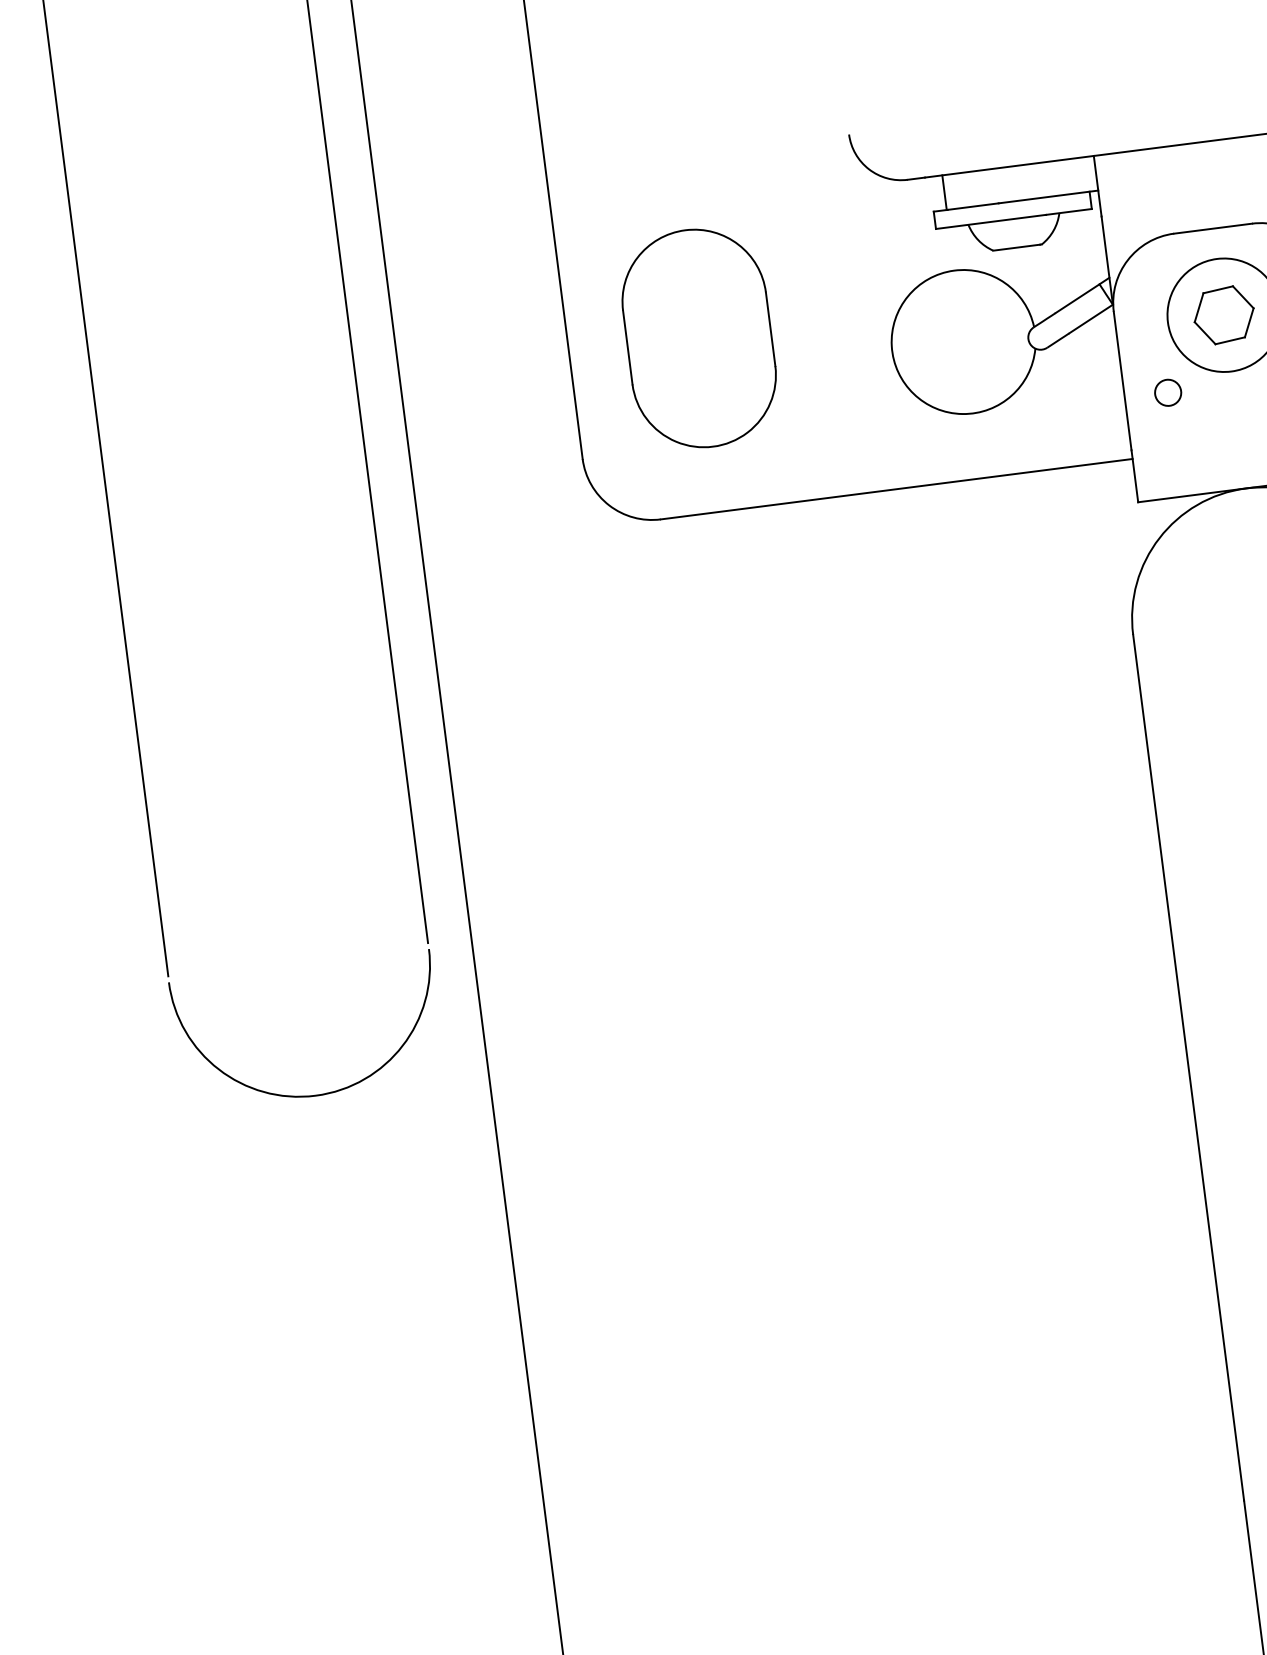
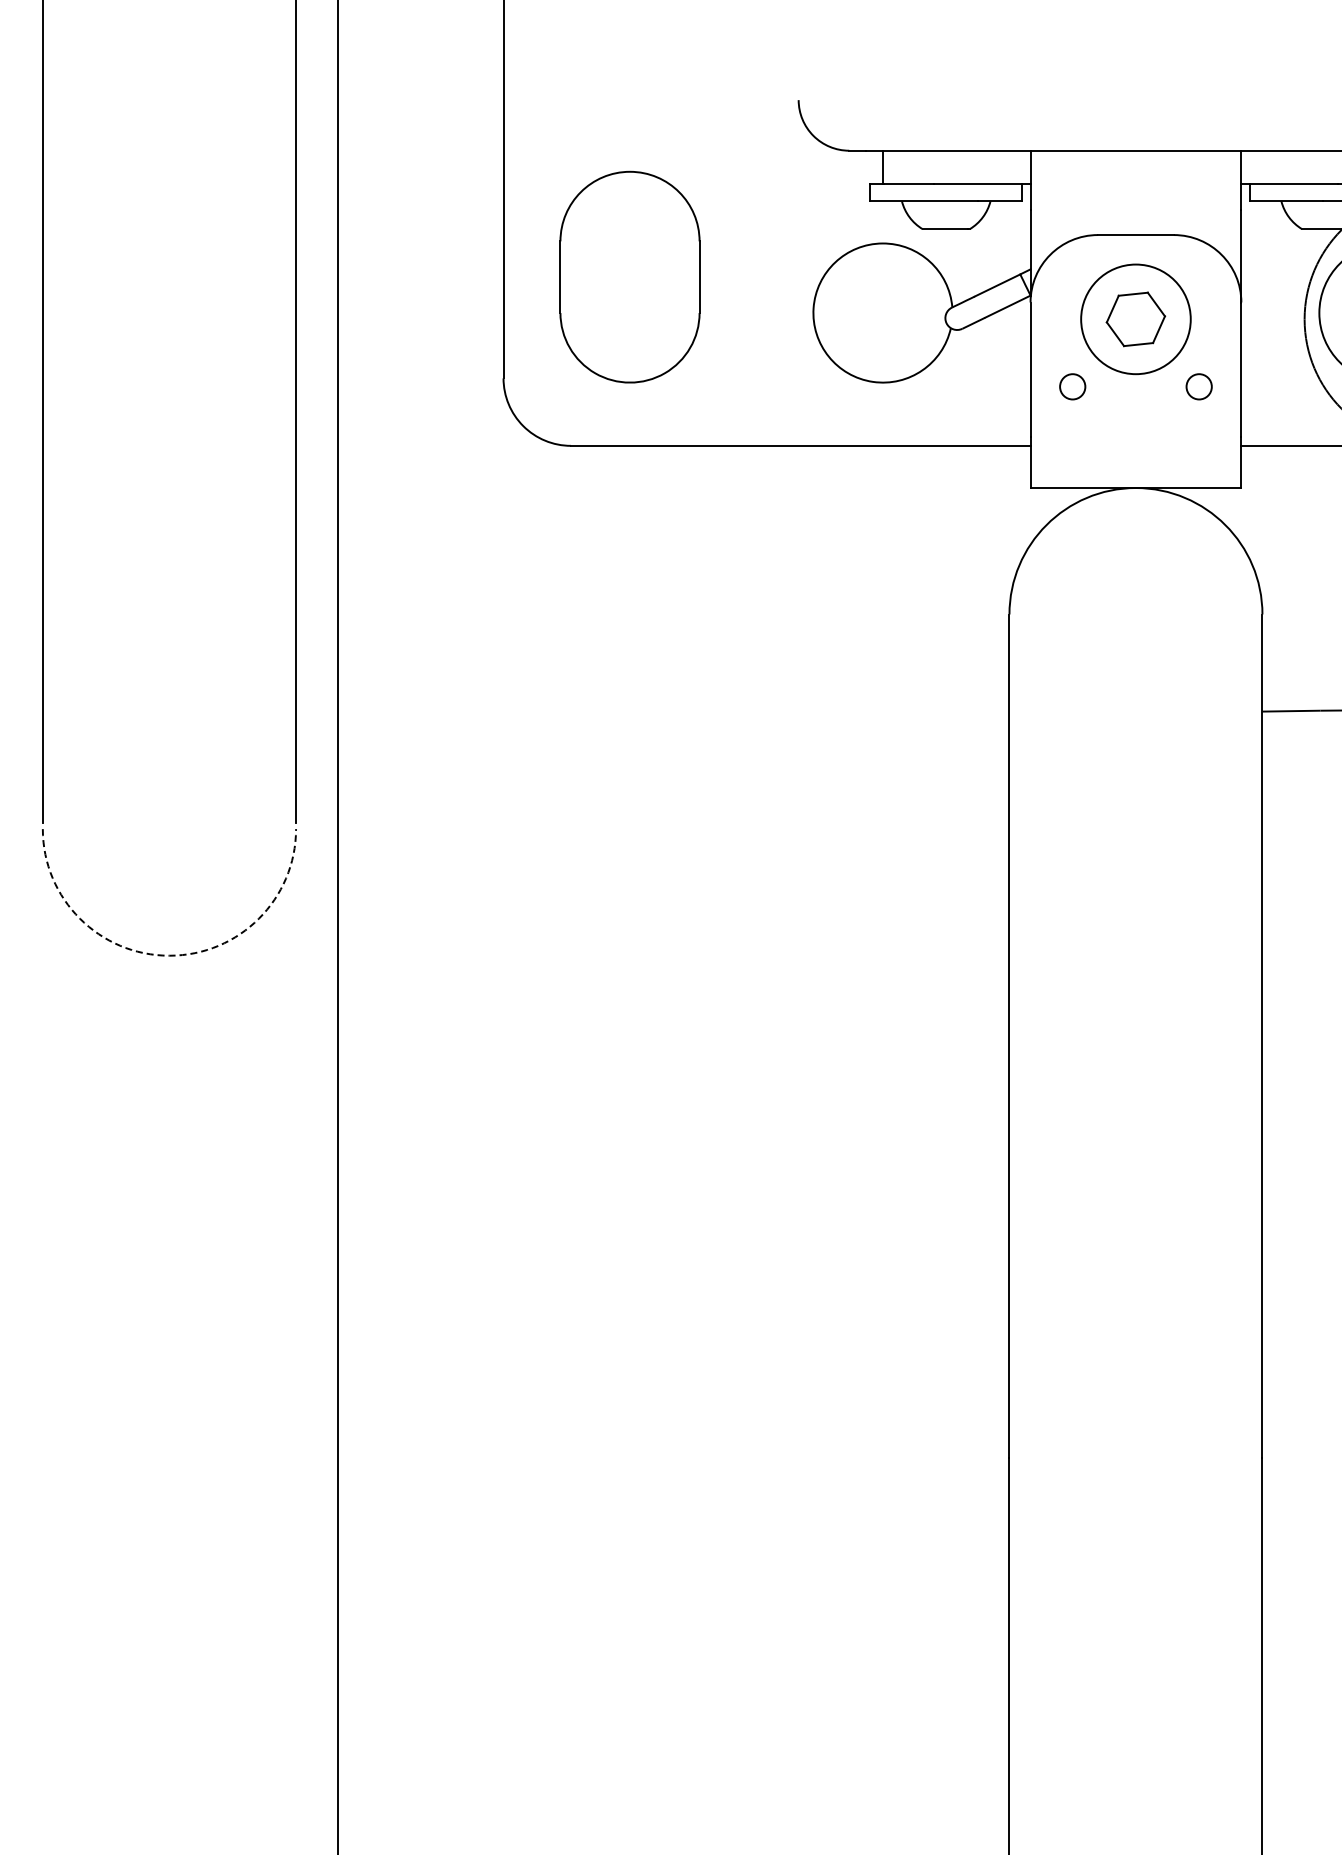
arc: (315, 1095) -> (169, 955), solid -> dashed

